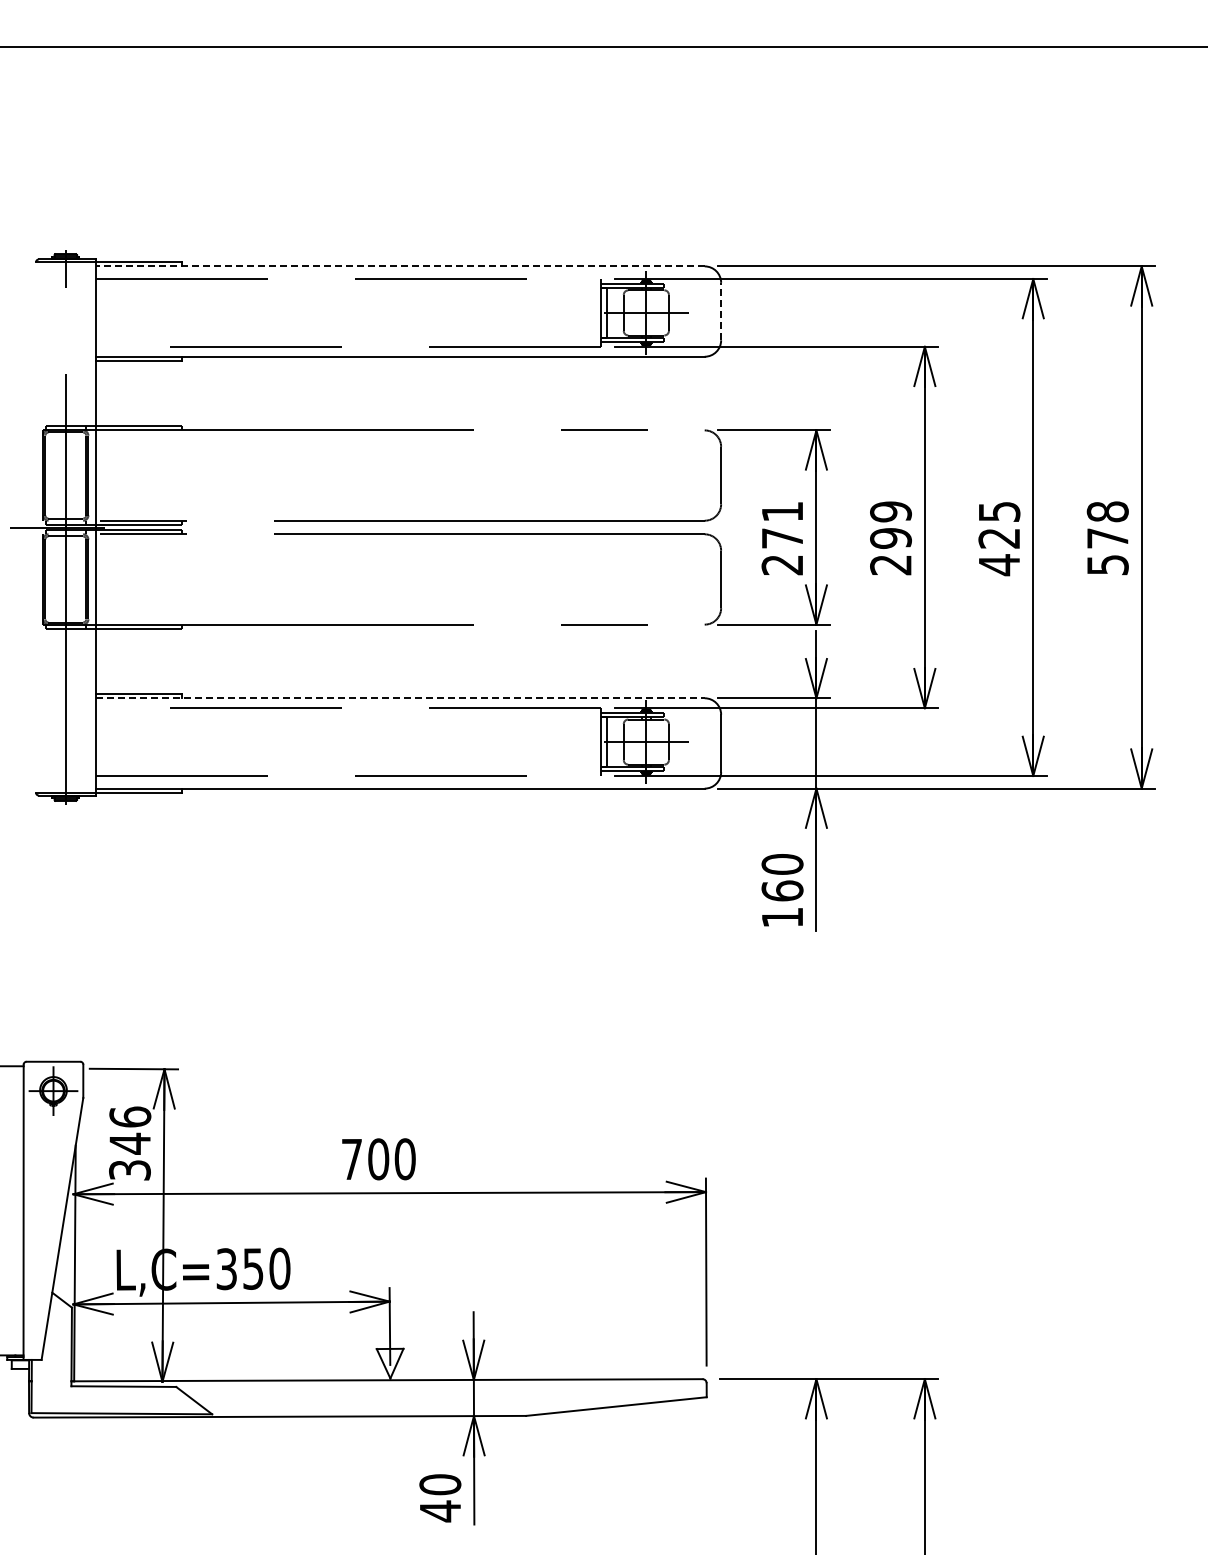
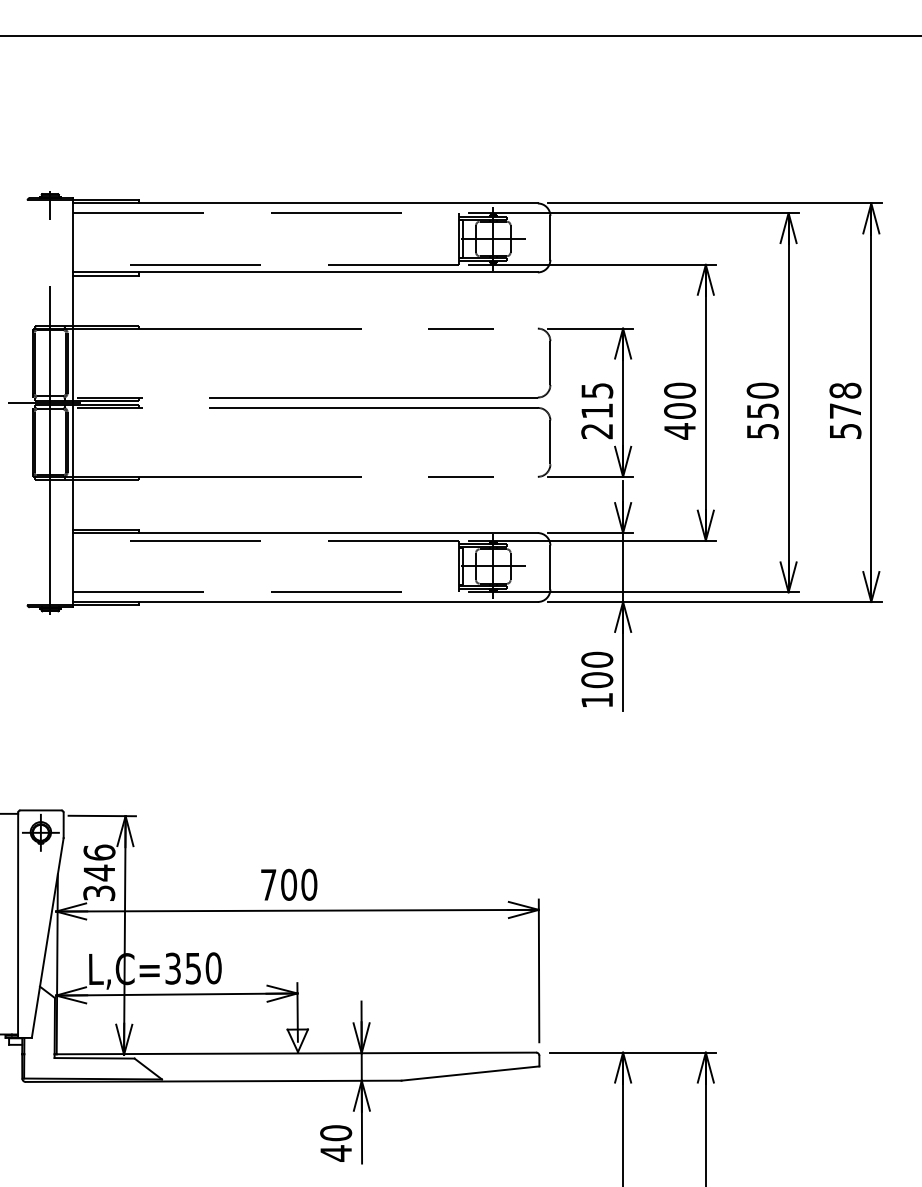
line: (400, 266) -> (305, 203), dashed -> solid
line: (721, 311) -> (550, 237), dashed -> solid
text: (782, 525) -> (597, 401), 271 -> 215
text: (890, 538) -> (679, 411), 299 -> 400
text: (999, 538) -> (762, 411), 425 -> 550
line: (400, 698) -> (305, 533), dashed -> solid
text: (782, 890) -> (597, 679), 160 -> 100

